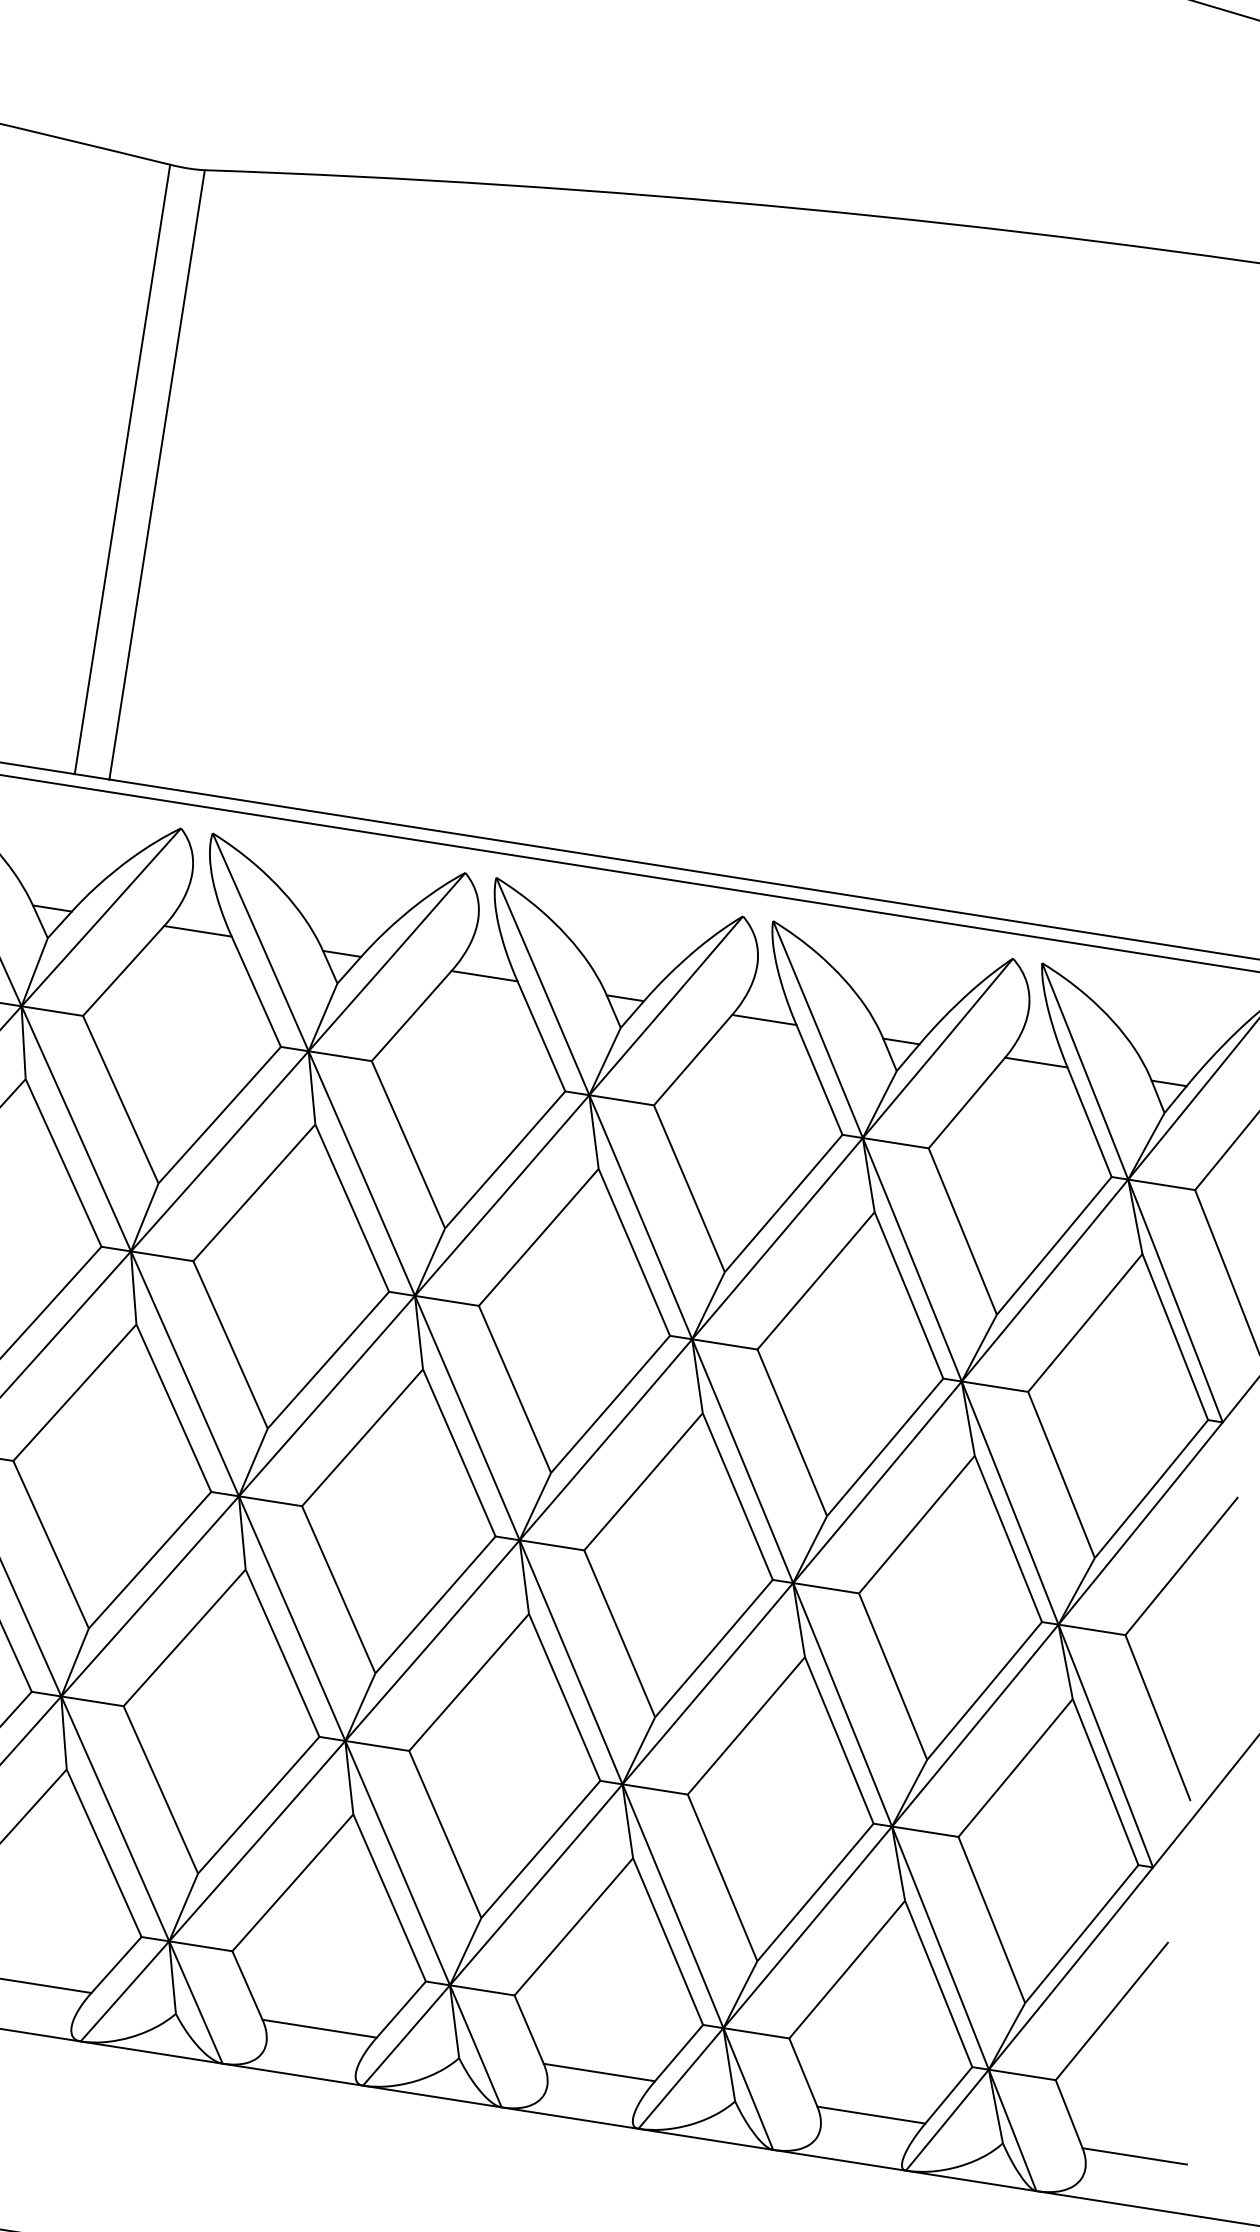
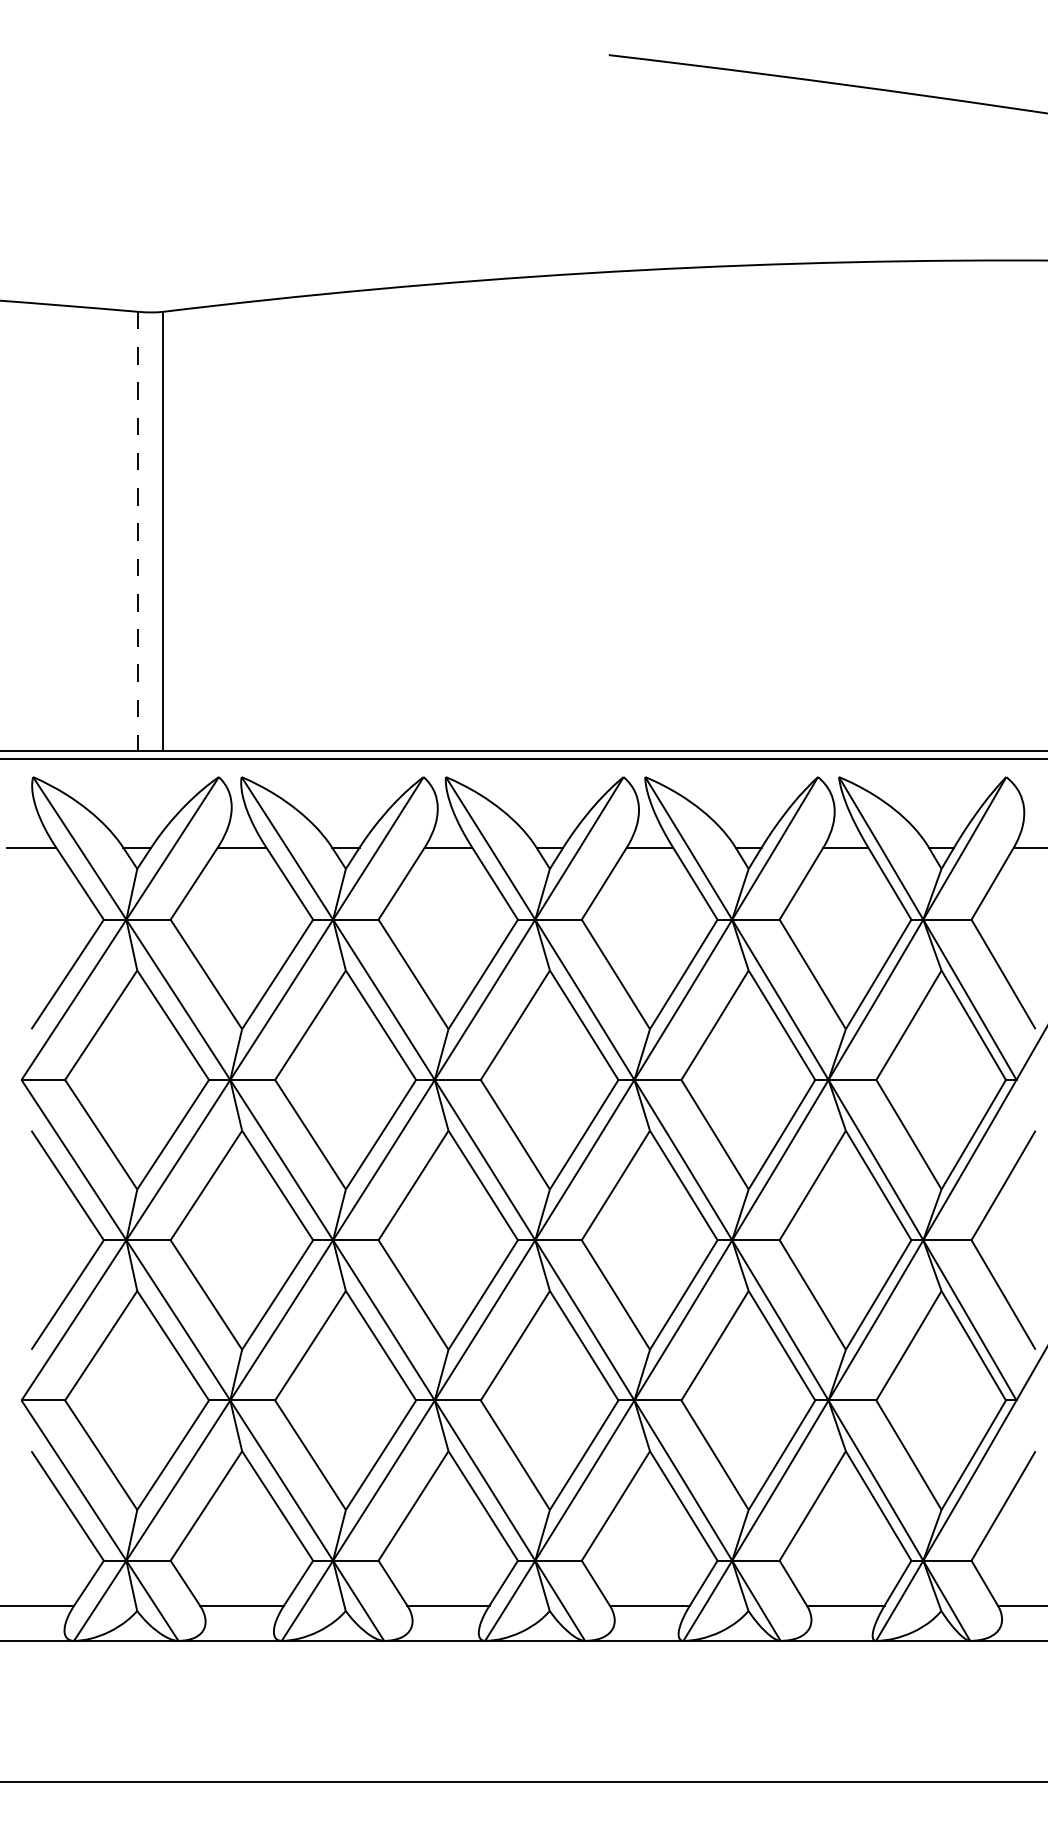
line: (122, 469) -> (138, 531), solid -> dashed

